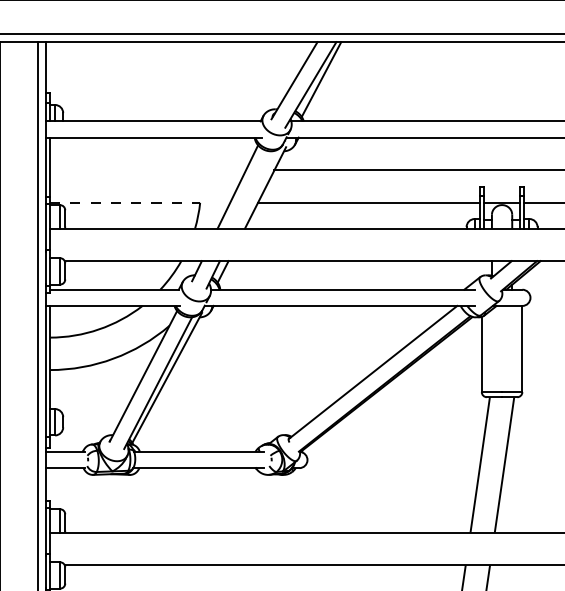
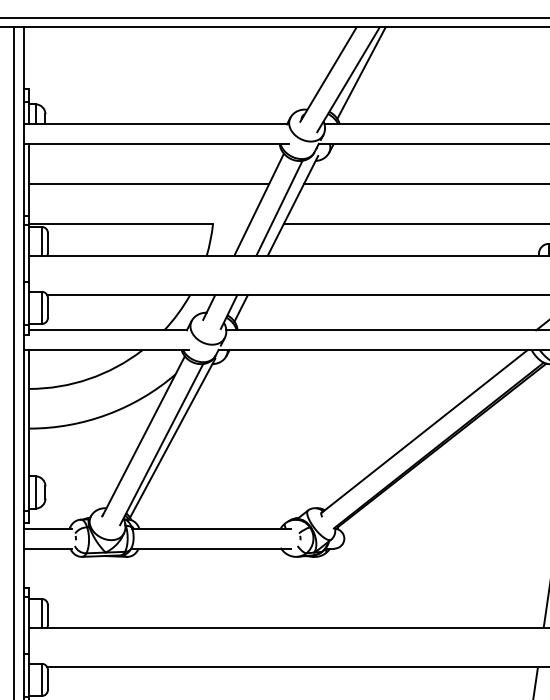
line: (147, 170) -> (148, 184), added
line: (254, 189) -> (279, 207), added
line: (125, 202) -> (121, 223), dashed -> solid

